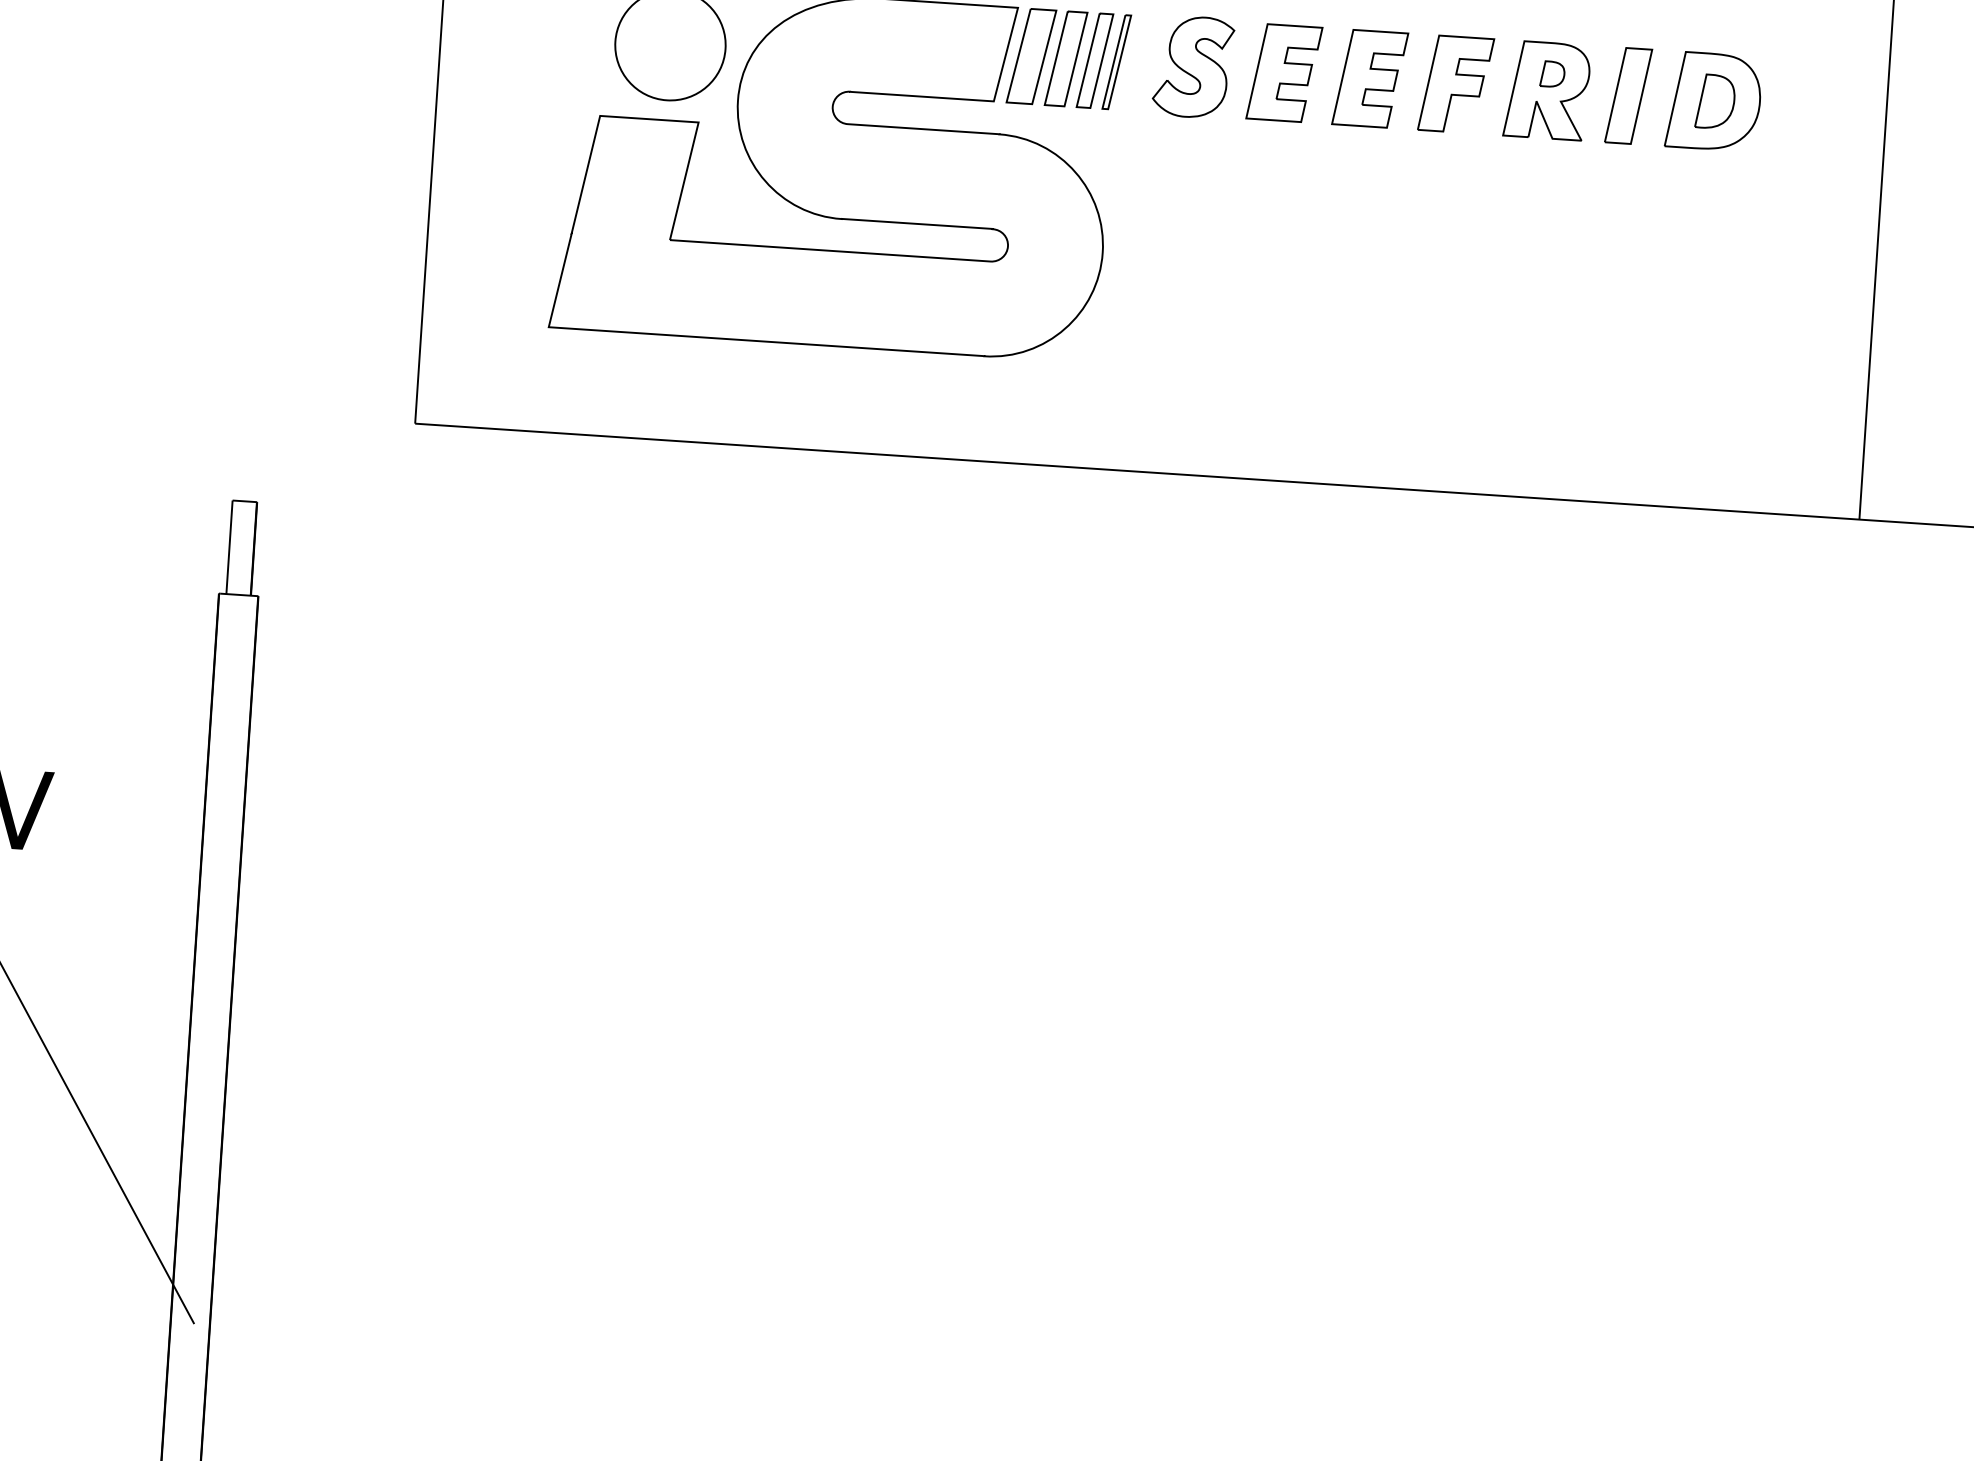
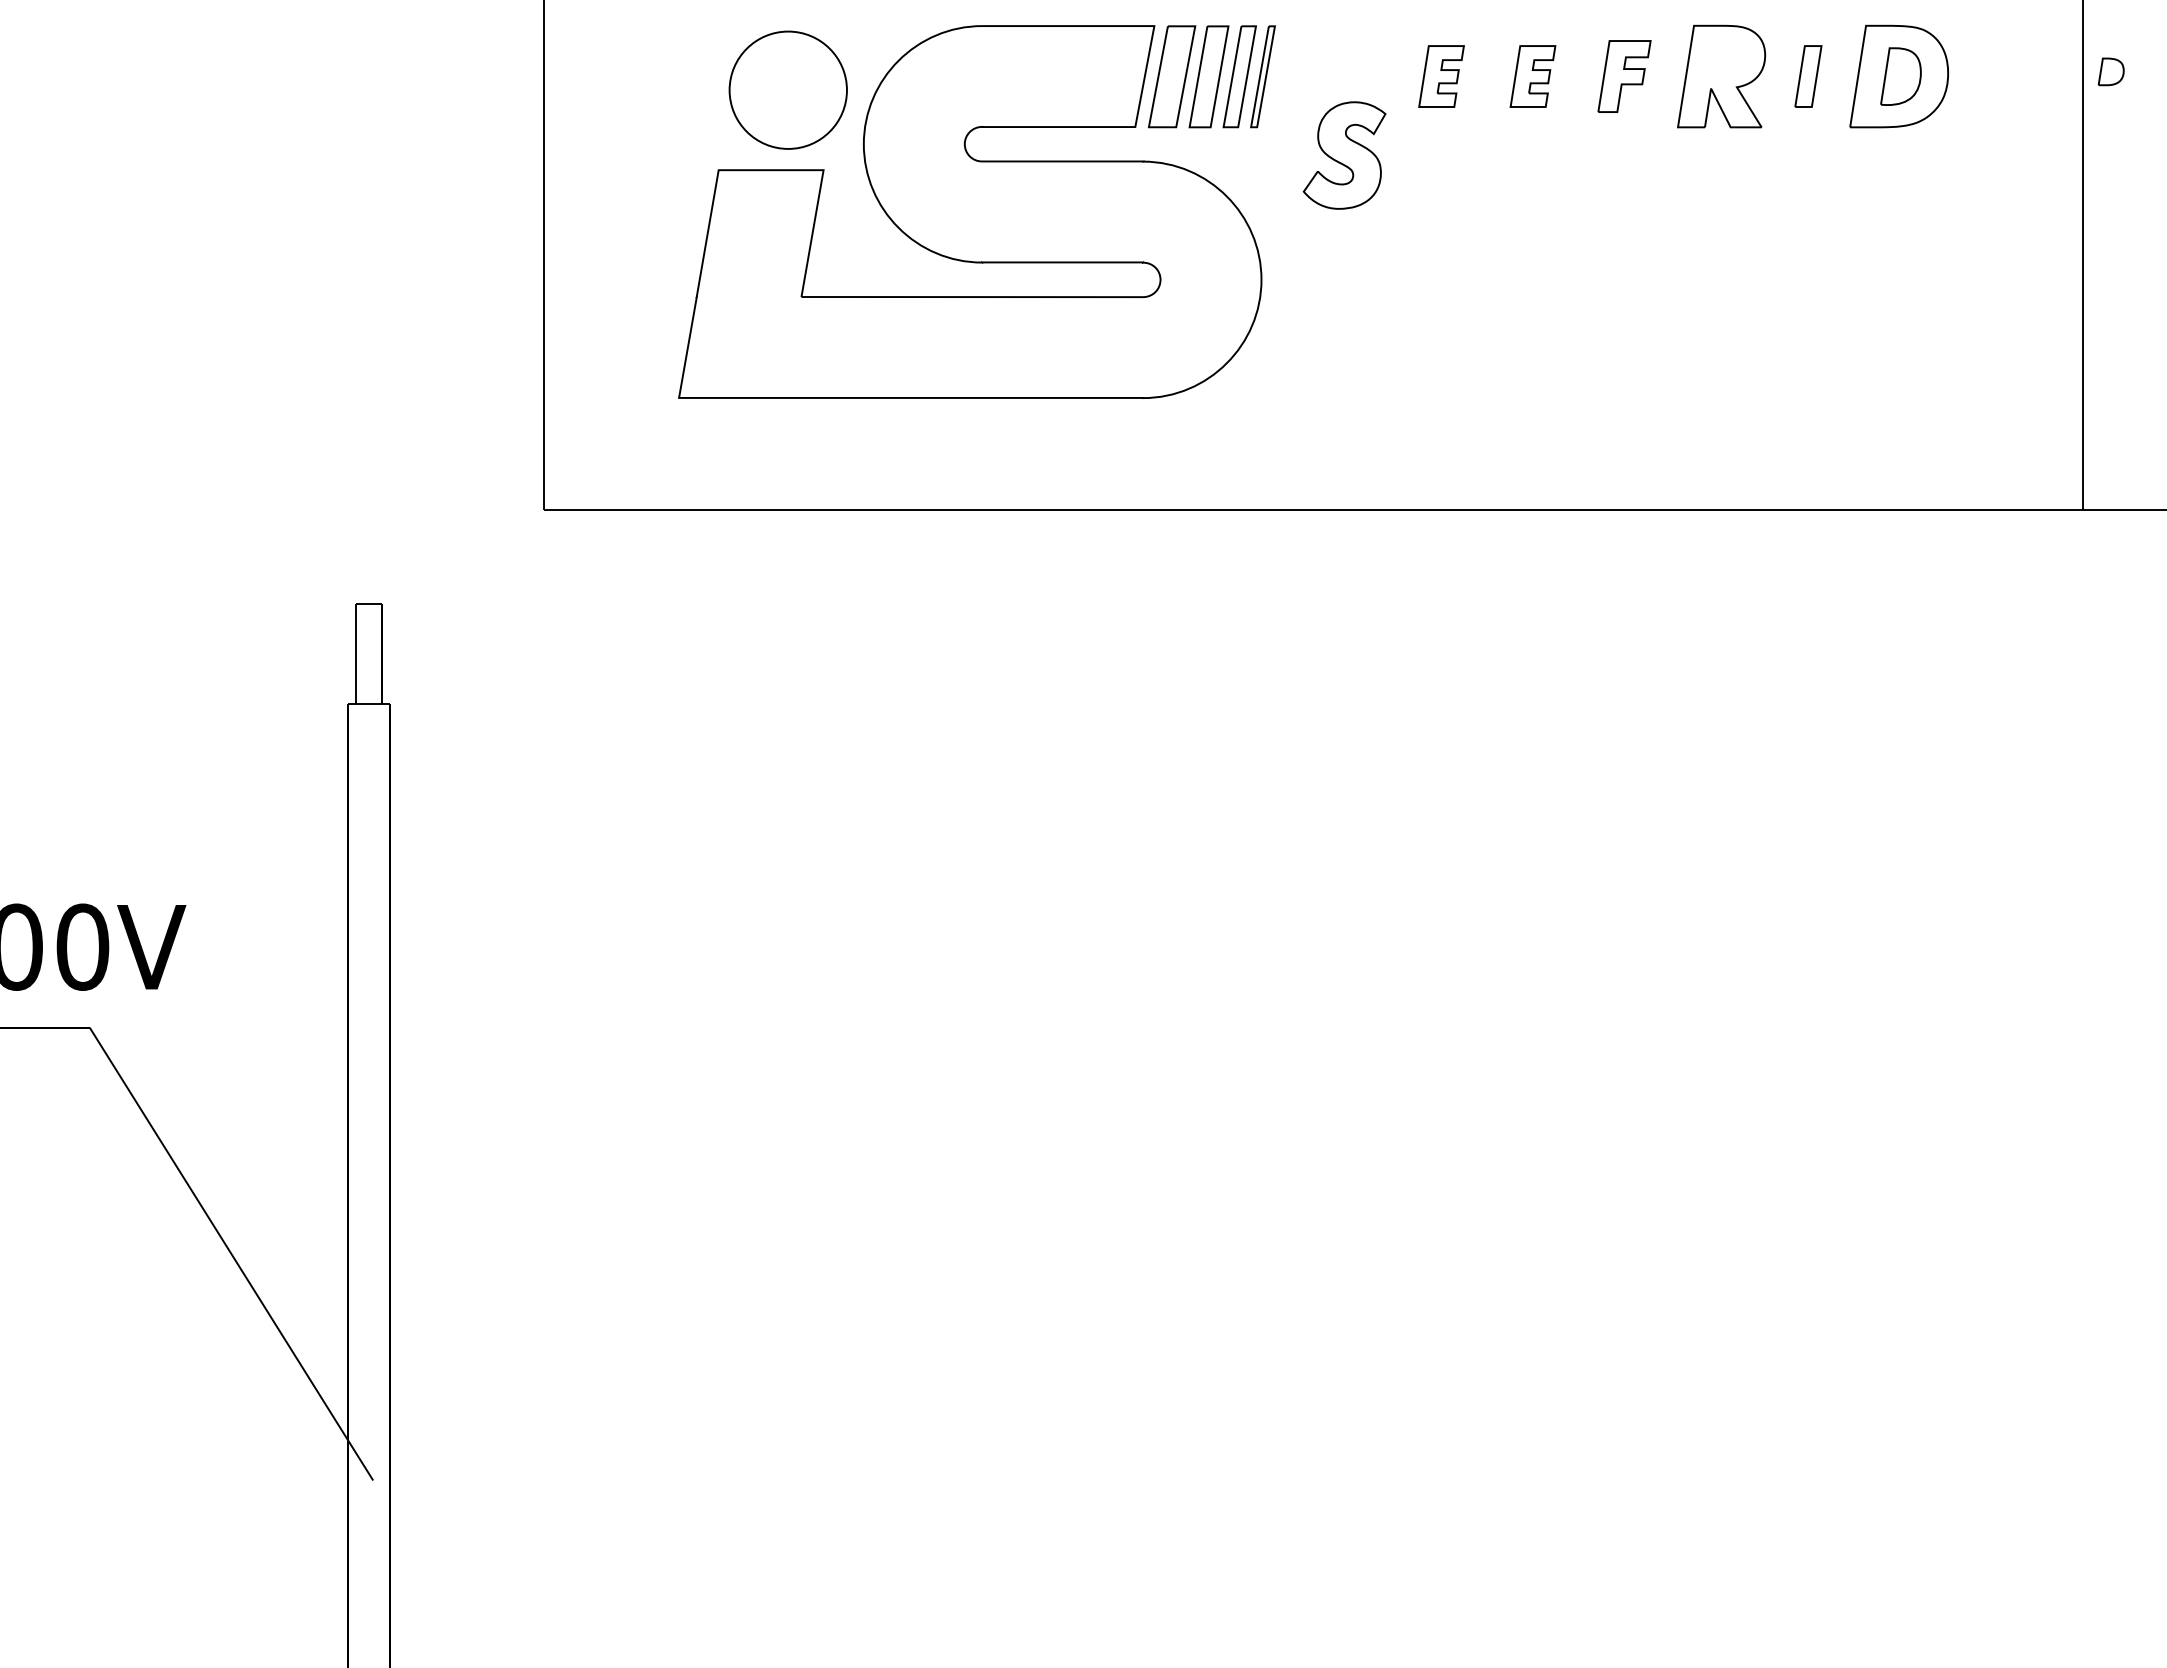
part: (1193, 67) -> (1344, 155), moved
part: (1284, 73) -> (1441, 76), size x0.6
part: (1551, 73) -> (2110, 71), moved
part: (1369, 78) -> (1532, 76), size x0.6
part: (1456, 84) -> (1624, 76), size x0.7
part: (1628, 95) -> (1808, 76), size x0.6

